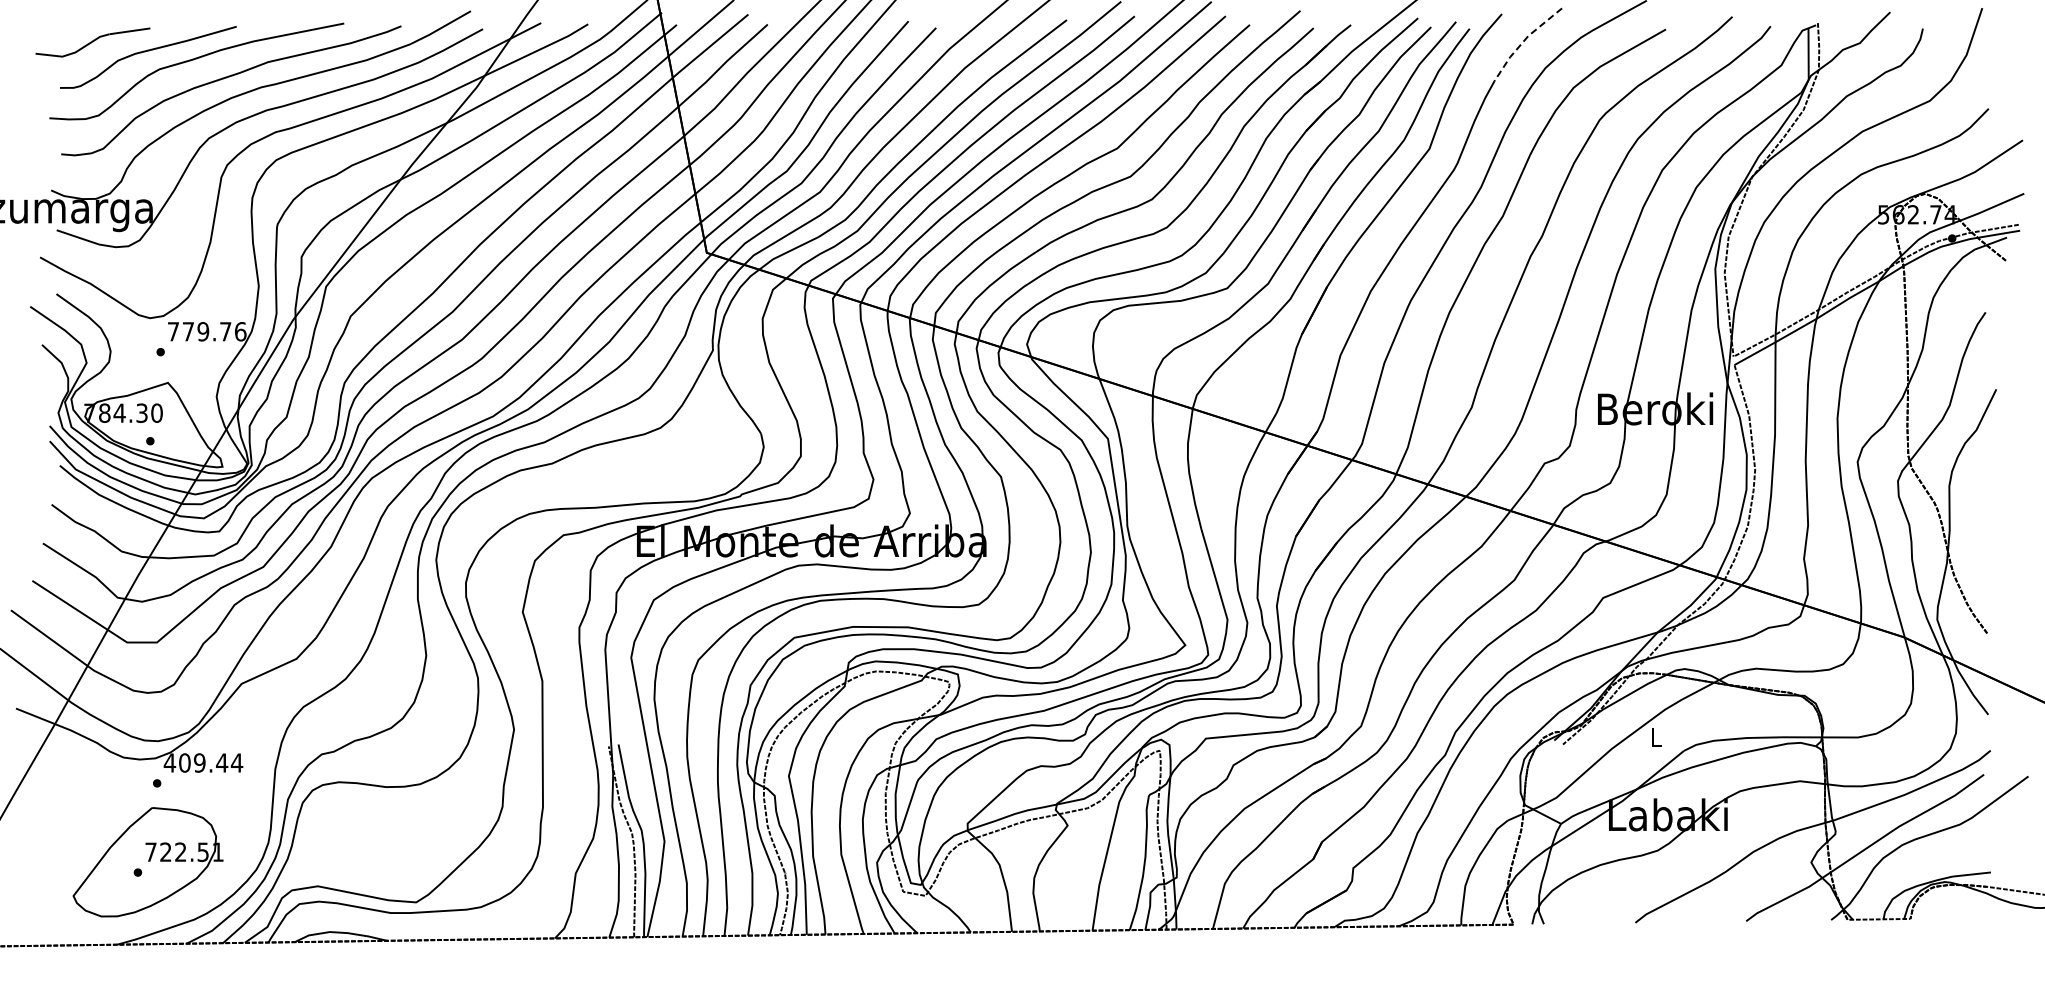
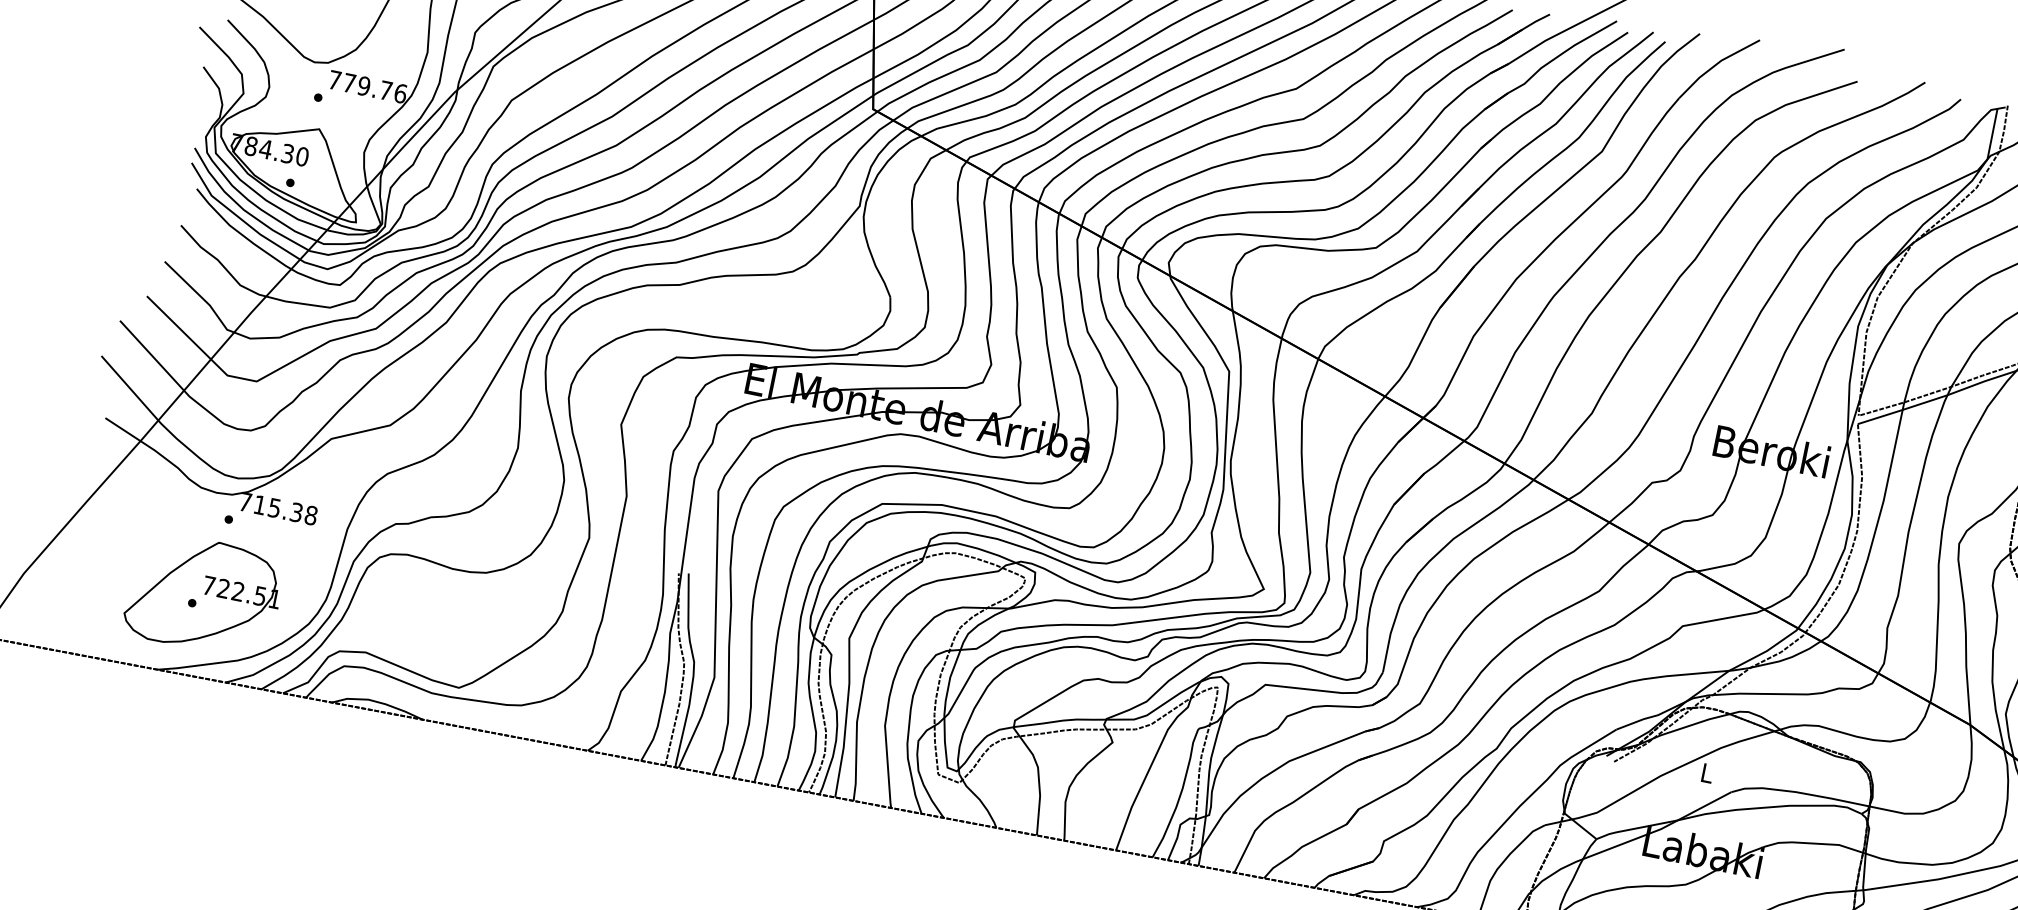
line: (1523, 41) -> (1715, 64), dashed -> solid
text: (203, 762) -> (278, 508), 409.44 -> 715.38

